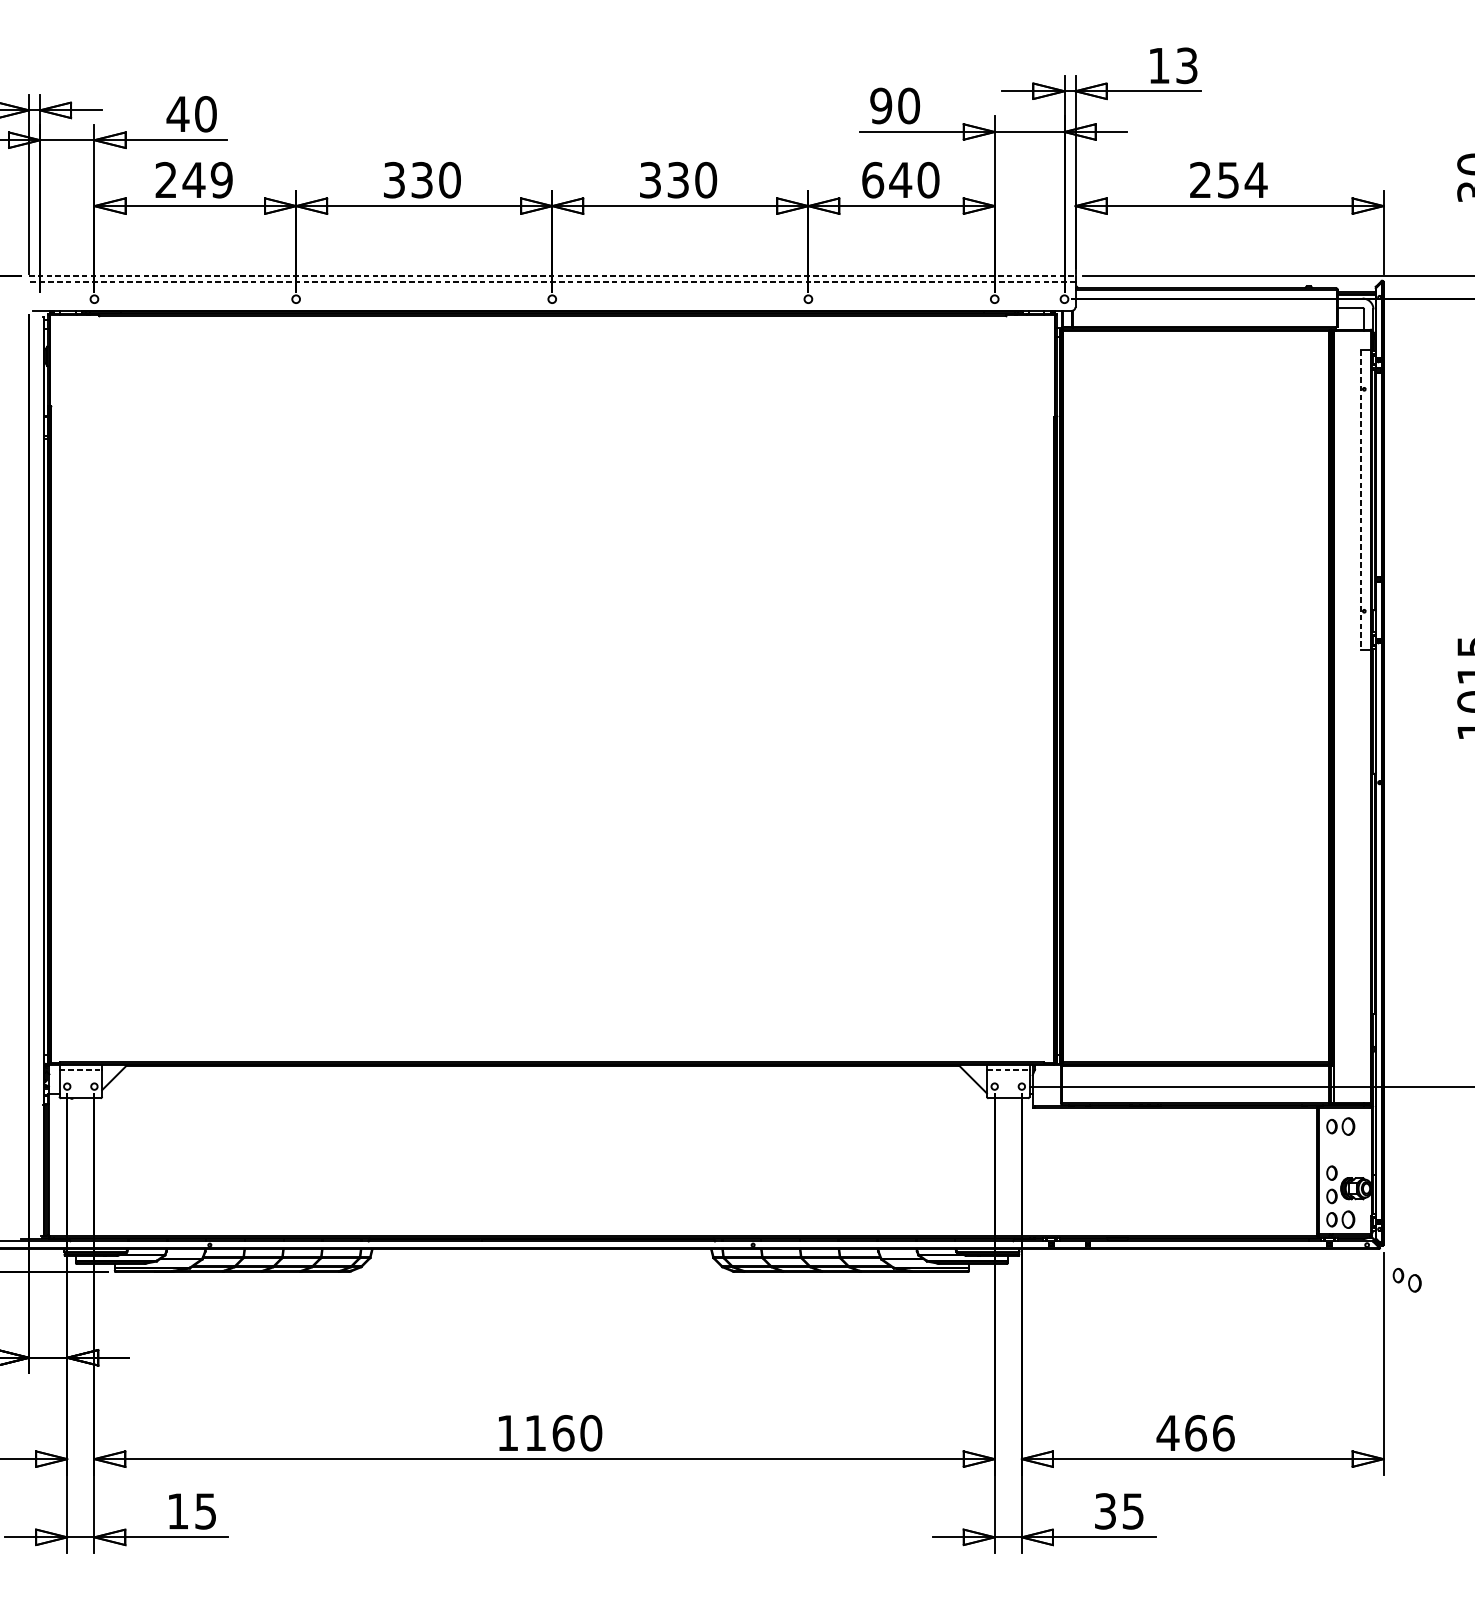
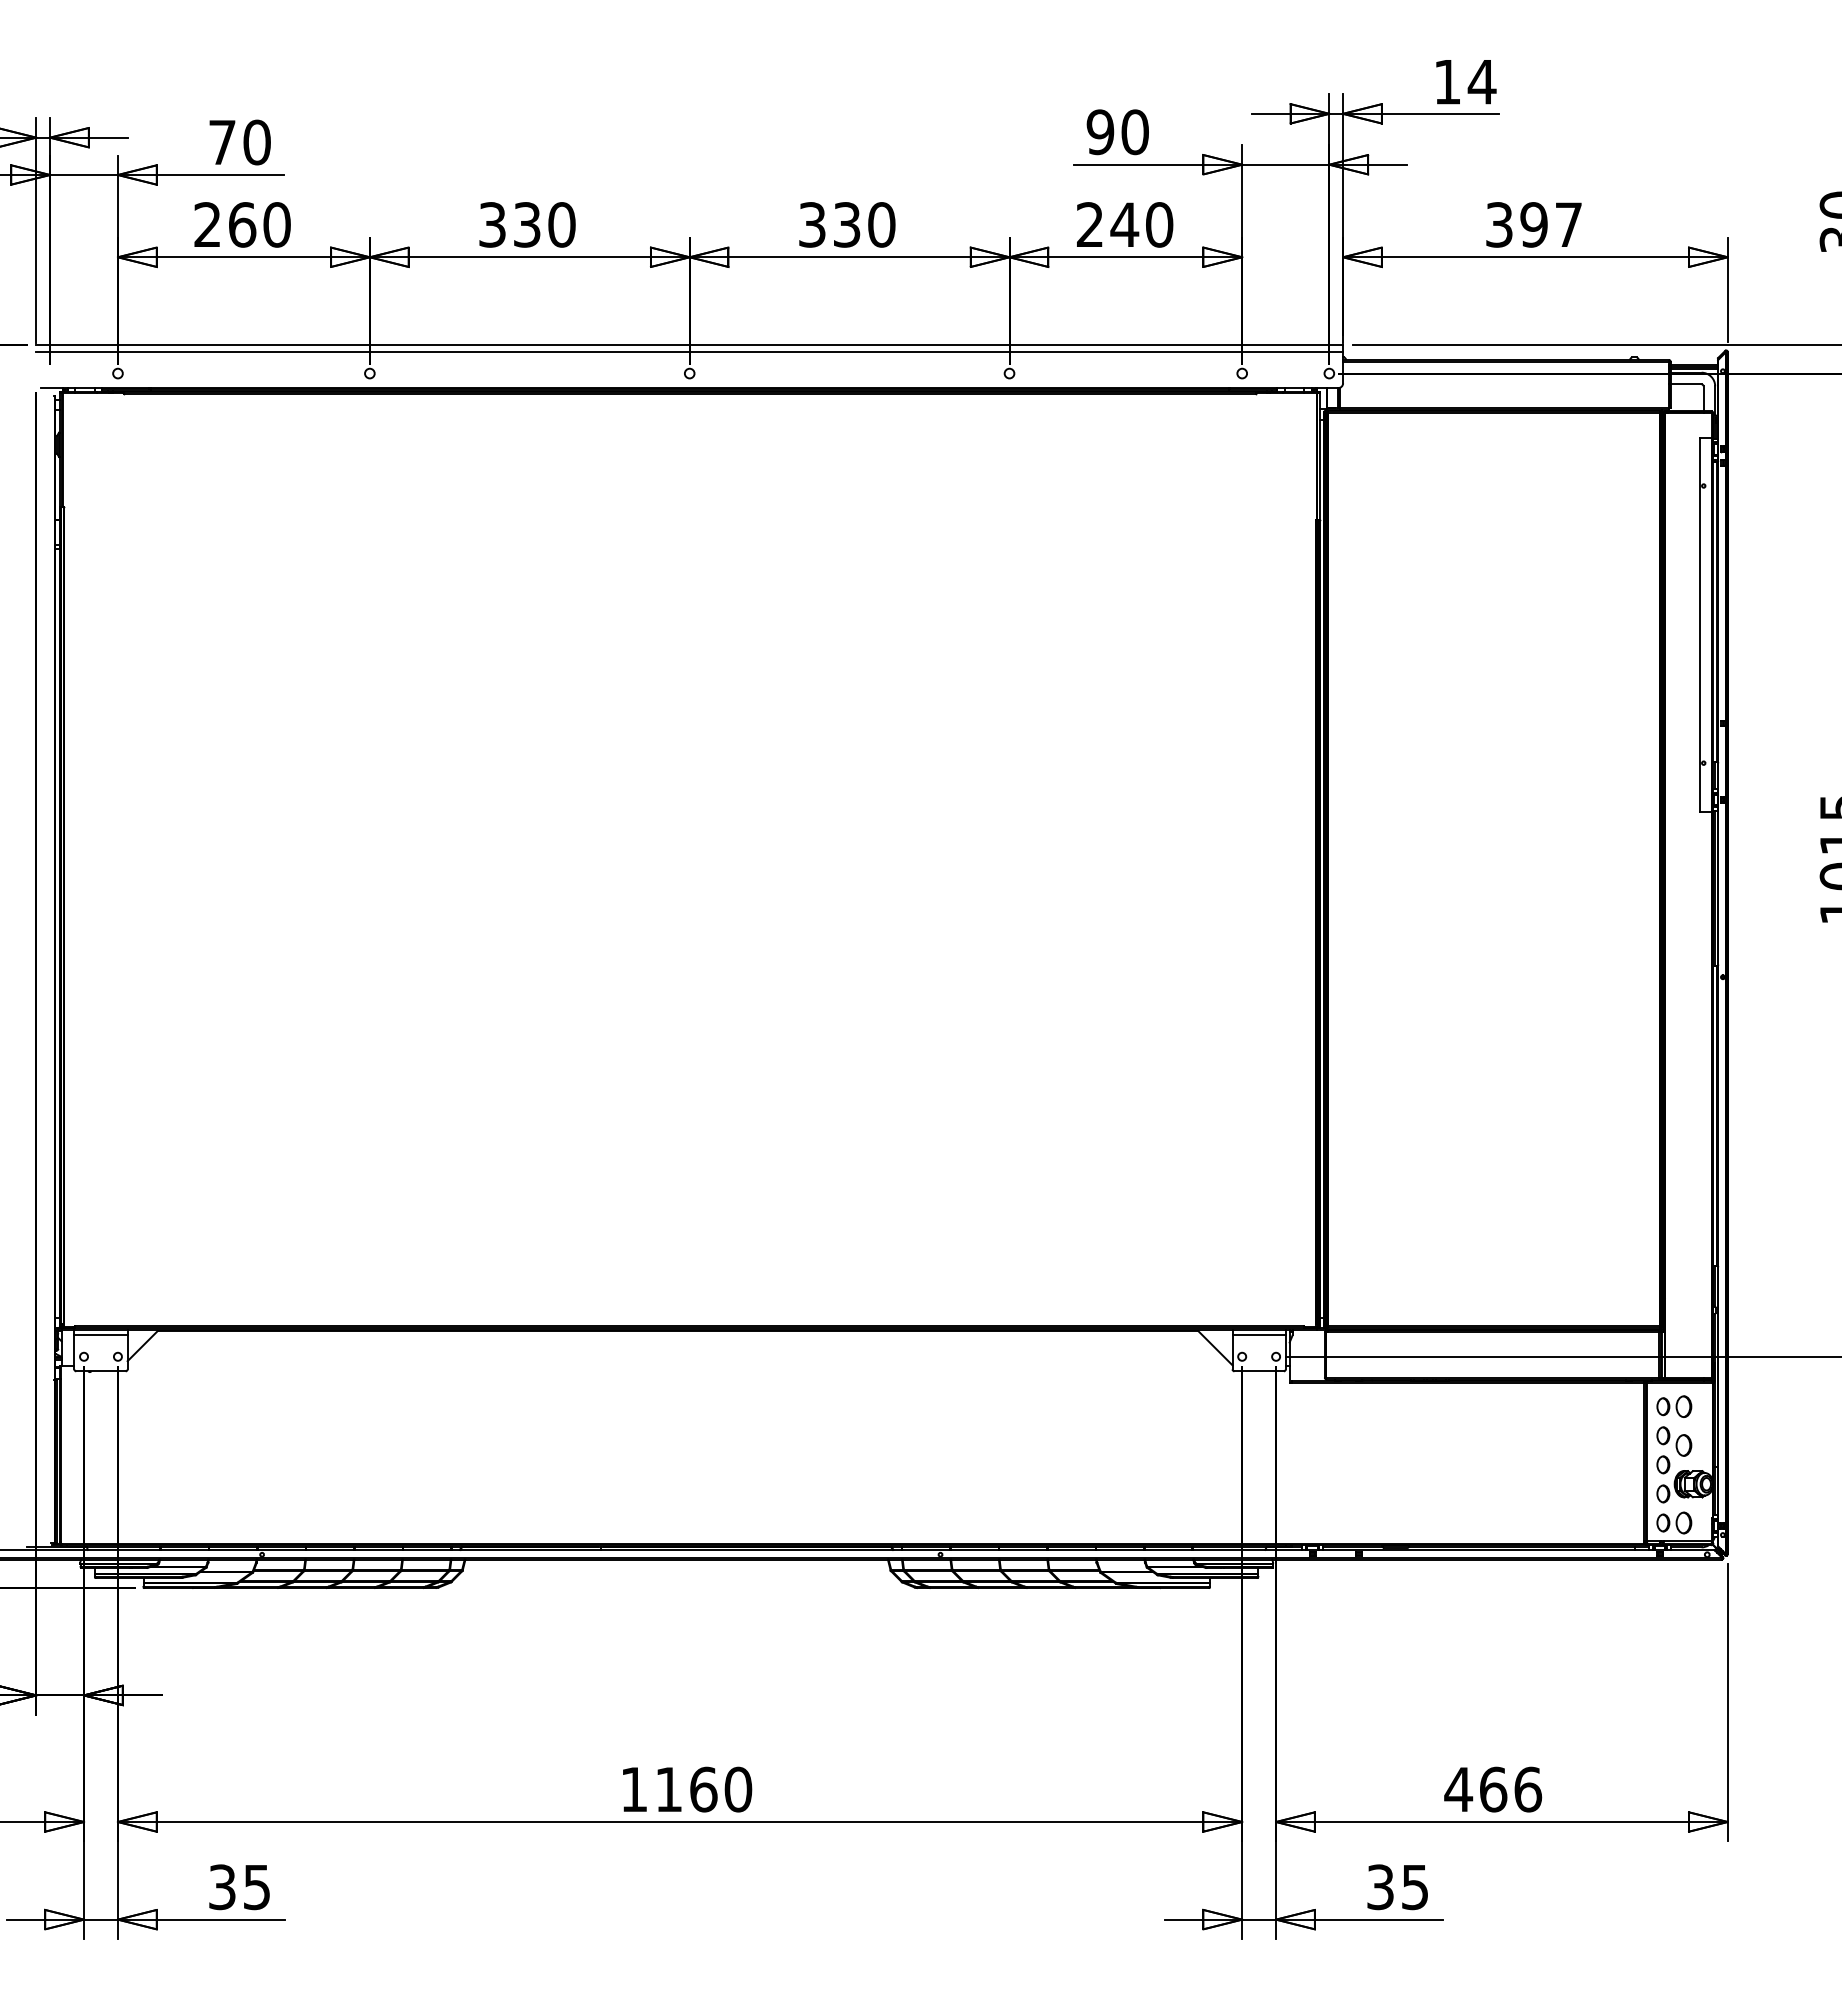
text: (1186, 65) -> (1481, 81), 13 -> 14
text: (177, 114) -> (221, 142), 40 -> 70
text: (206, 179) -> (258, 224), 249 -> 260
text: (873, 179) -> (1090, 224), 640 -> 240
text: (1228, 179) -> (1534, 224), 254 -> 397
line: (552, 275) -> (690, 344), dashed -> solid
line: (552, 282) -> (689, 352), dashed -> solid
line: (1360, 501) -> (1699, 625), dashed -> solid
line: (80, 1069) -> (100, 1335), dashed -> solid
line: (1008, 1069) -> (1259, 1335), dashed -> solid
part: (1407, 1280) -> (1674, 1441), moved
text: (178, 1511) -> (222, 1887), 15 -> 35

